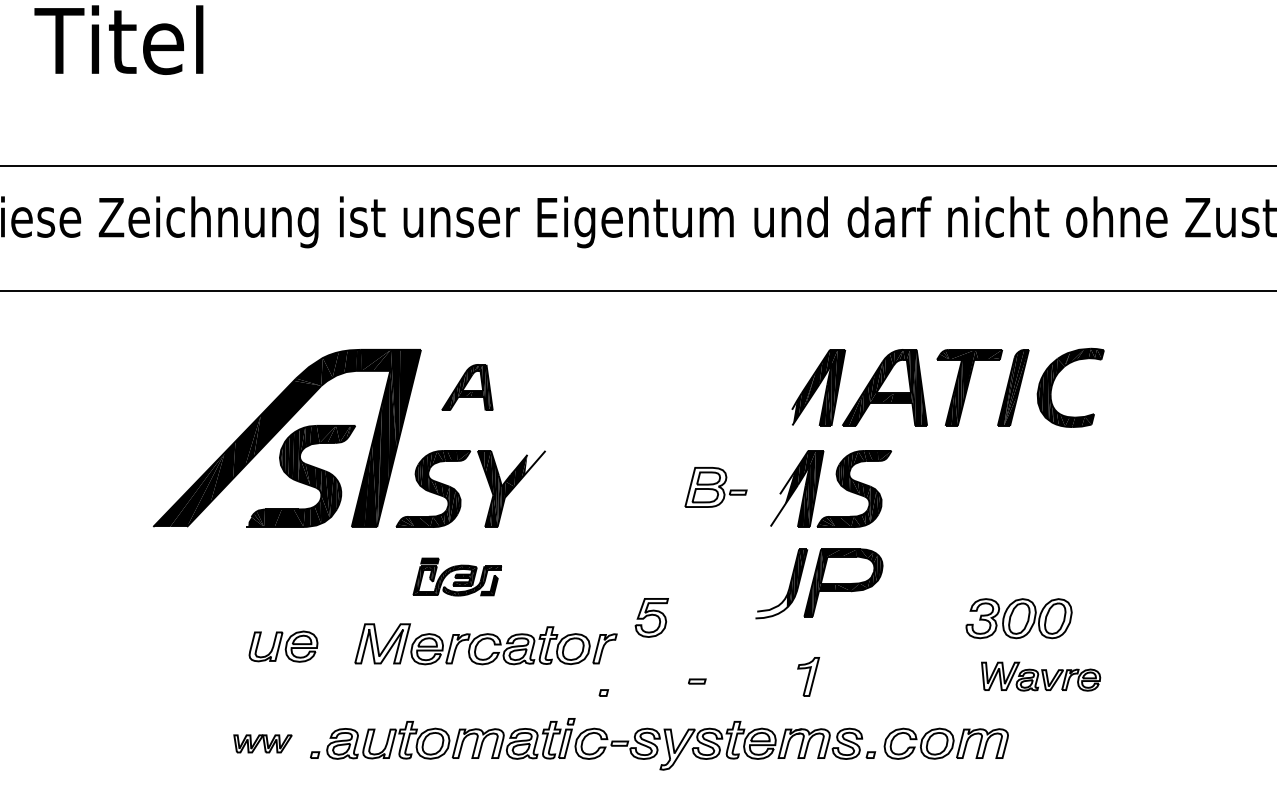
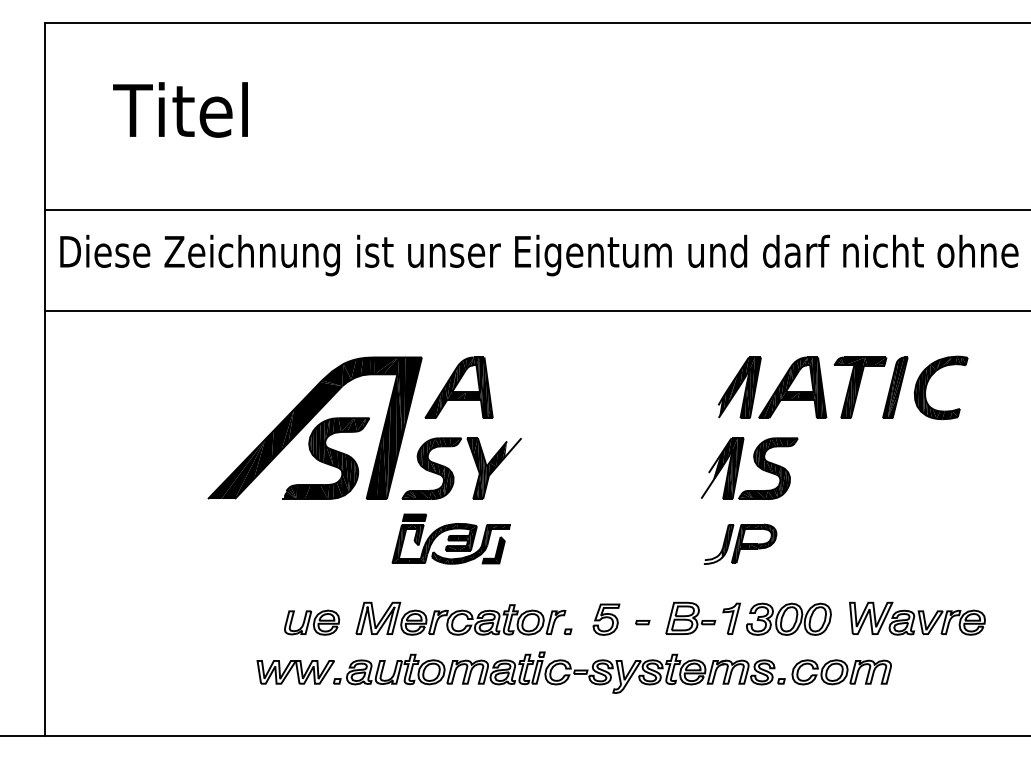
part: (466, 387) -> (458, 387), size x1.67
part: (715, 486) -> (690, 617), moved
part: (456, 576) -> (450, 538), size x1.67
part: (819, 582) -> (740, 543), size x0.71
part: (651, 617) -> (606, 619), moved
part: (1018, 617) -> (788, 618), moved
part: (485, 643) -> (460, 618), moved
part: (284, 646) -> (312, 622), moved
part: (1041, 676) -> (917, 618), size x1.43
part: (262, 744) -> (295, 672), size x1.67

